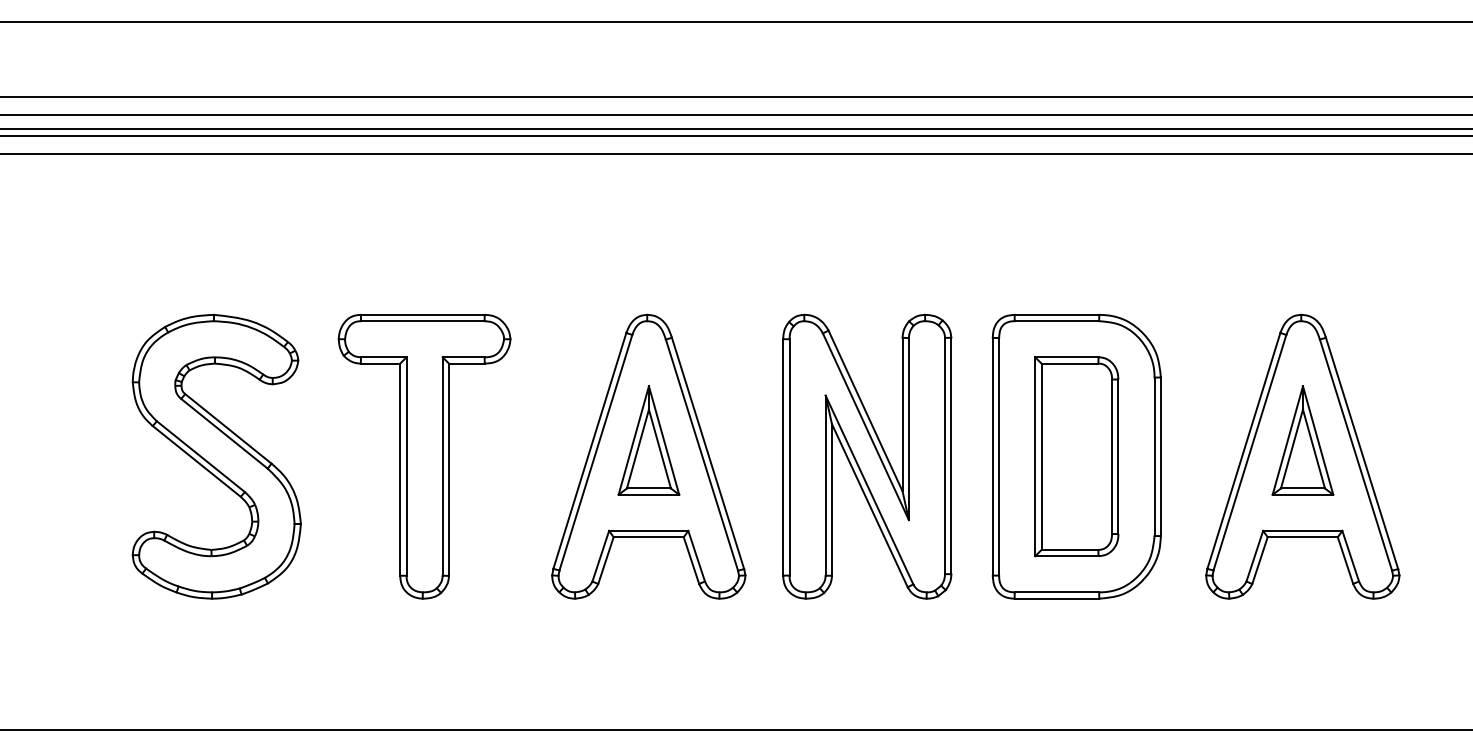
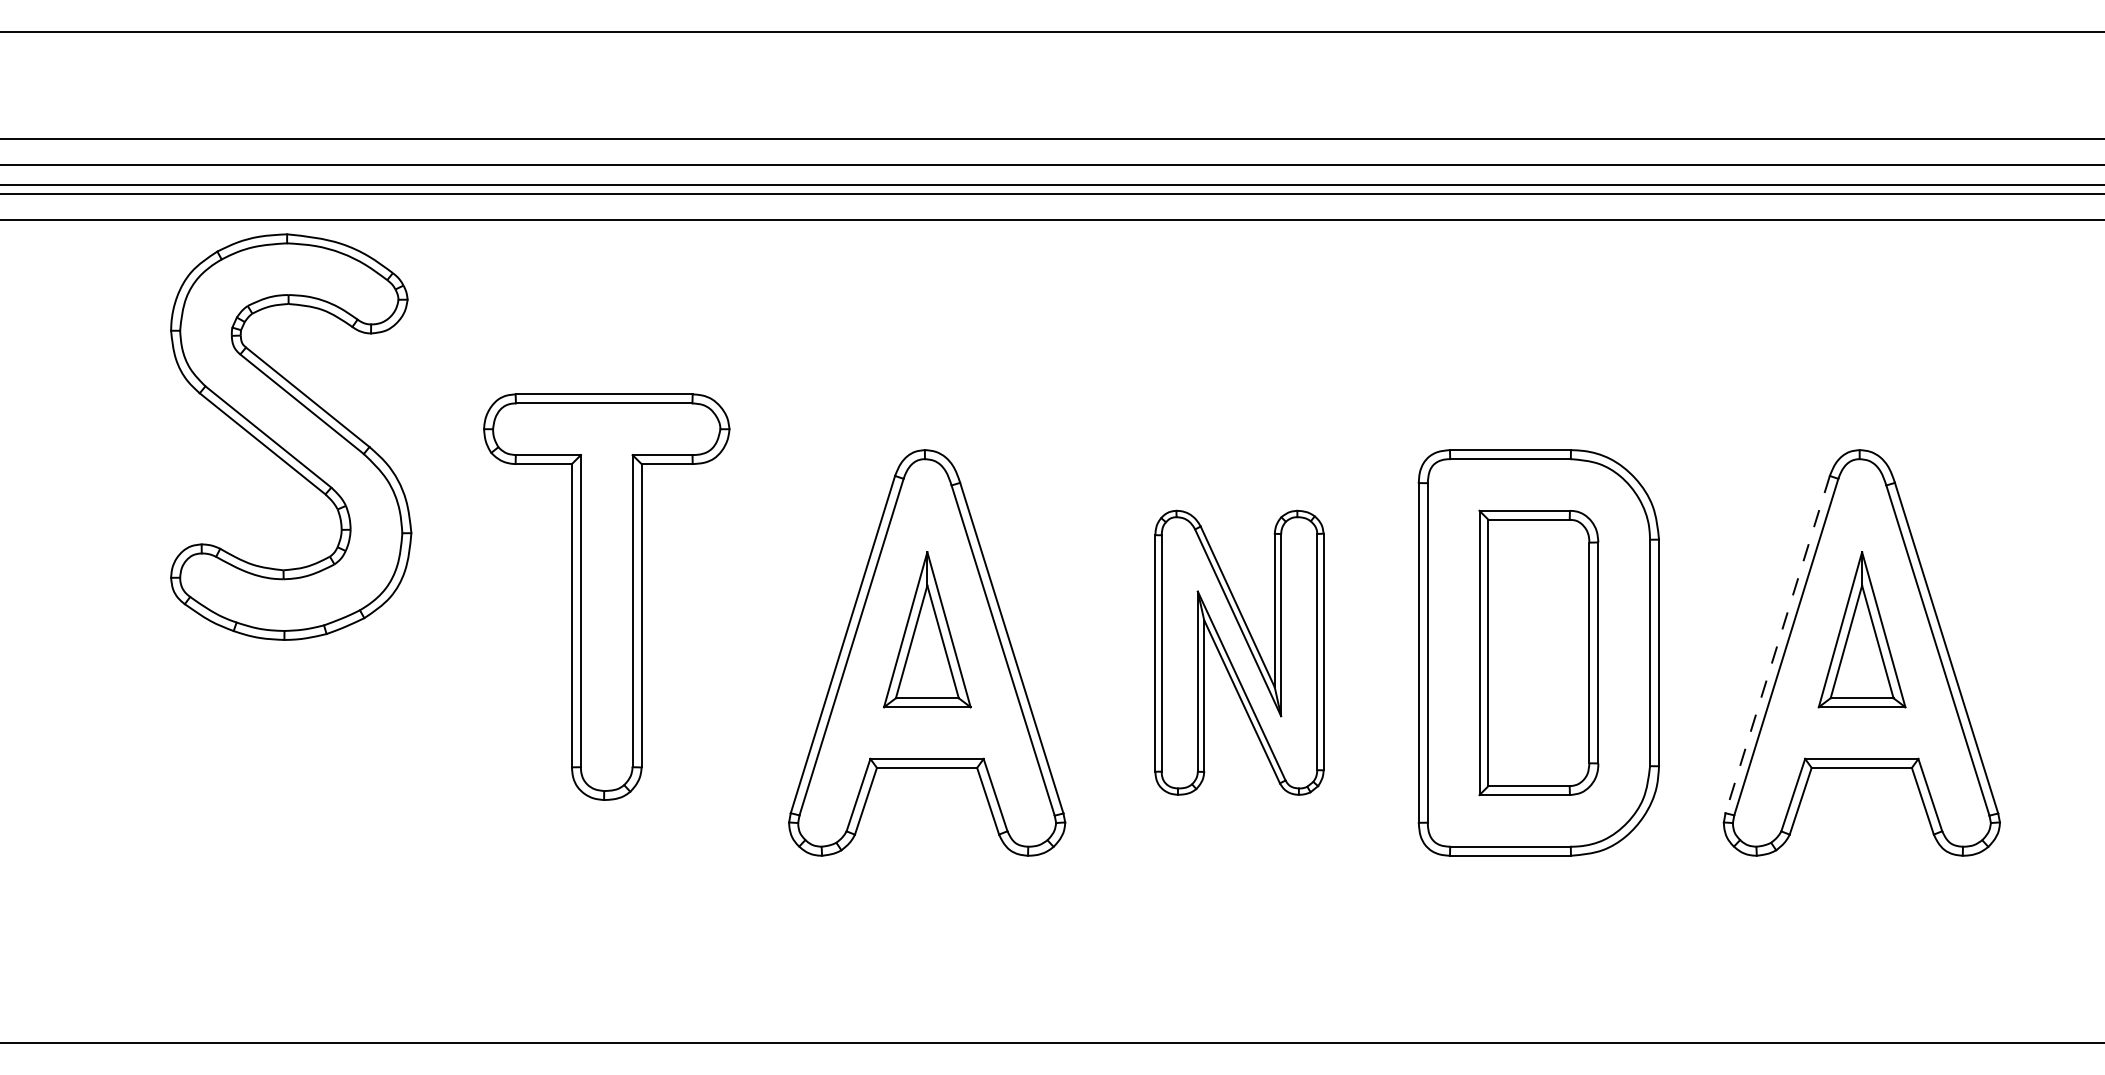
line: (1243, 450) -> (1777, 643), solid -> dashed
part: (216, 456) -> (290, 436), moved
part: (424, 456) -> (606, 596), moved
part: (867, 456) -> (1239, 652), size x0.7

